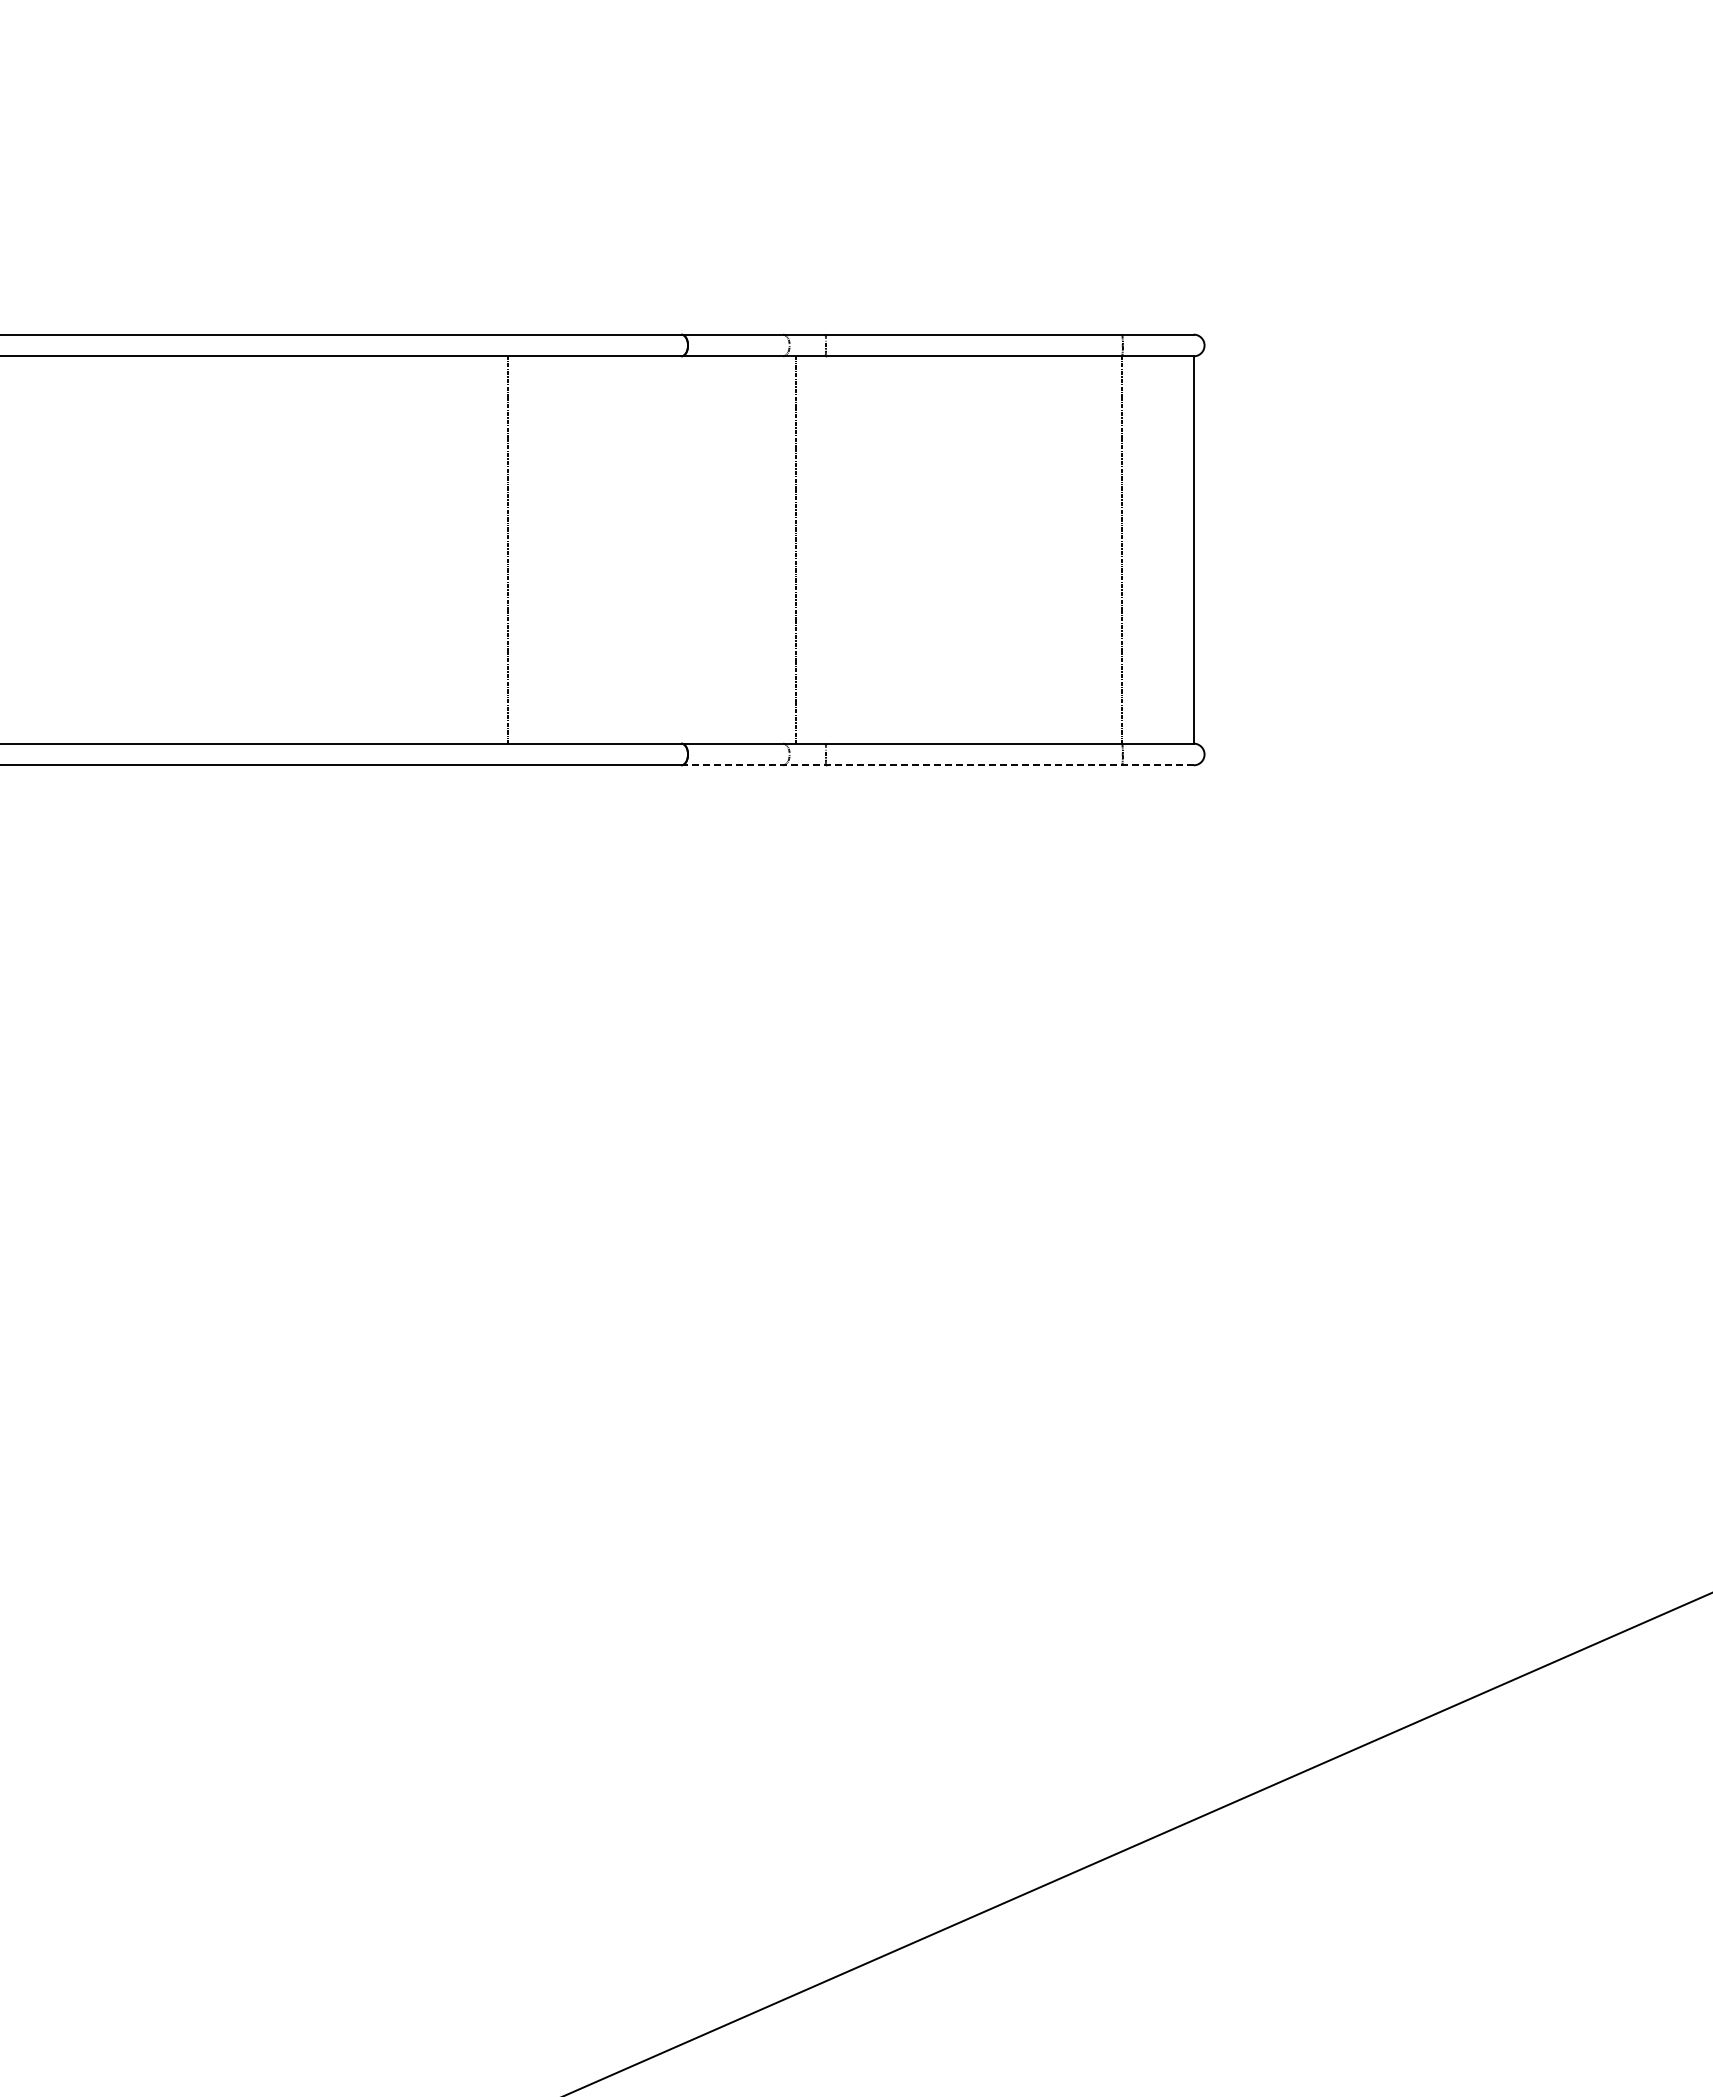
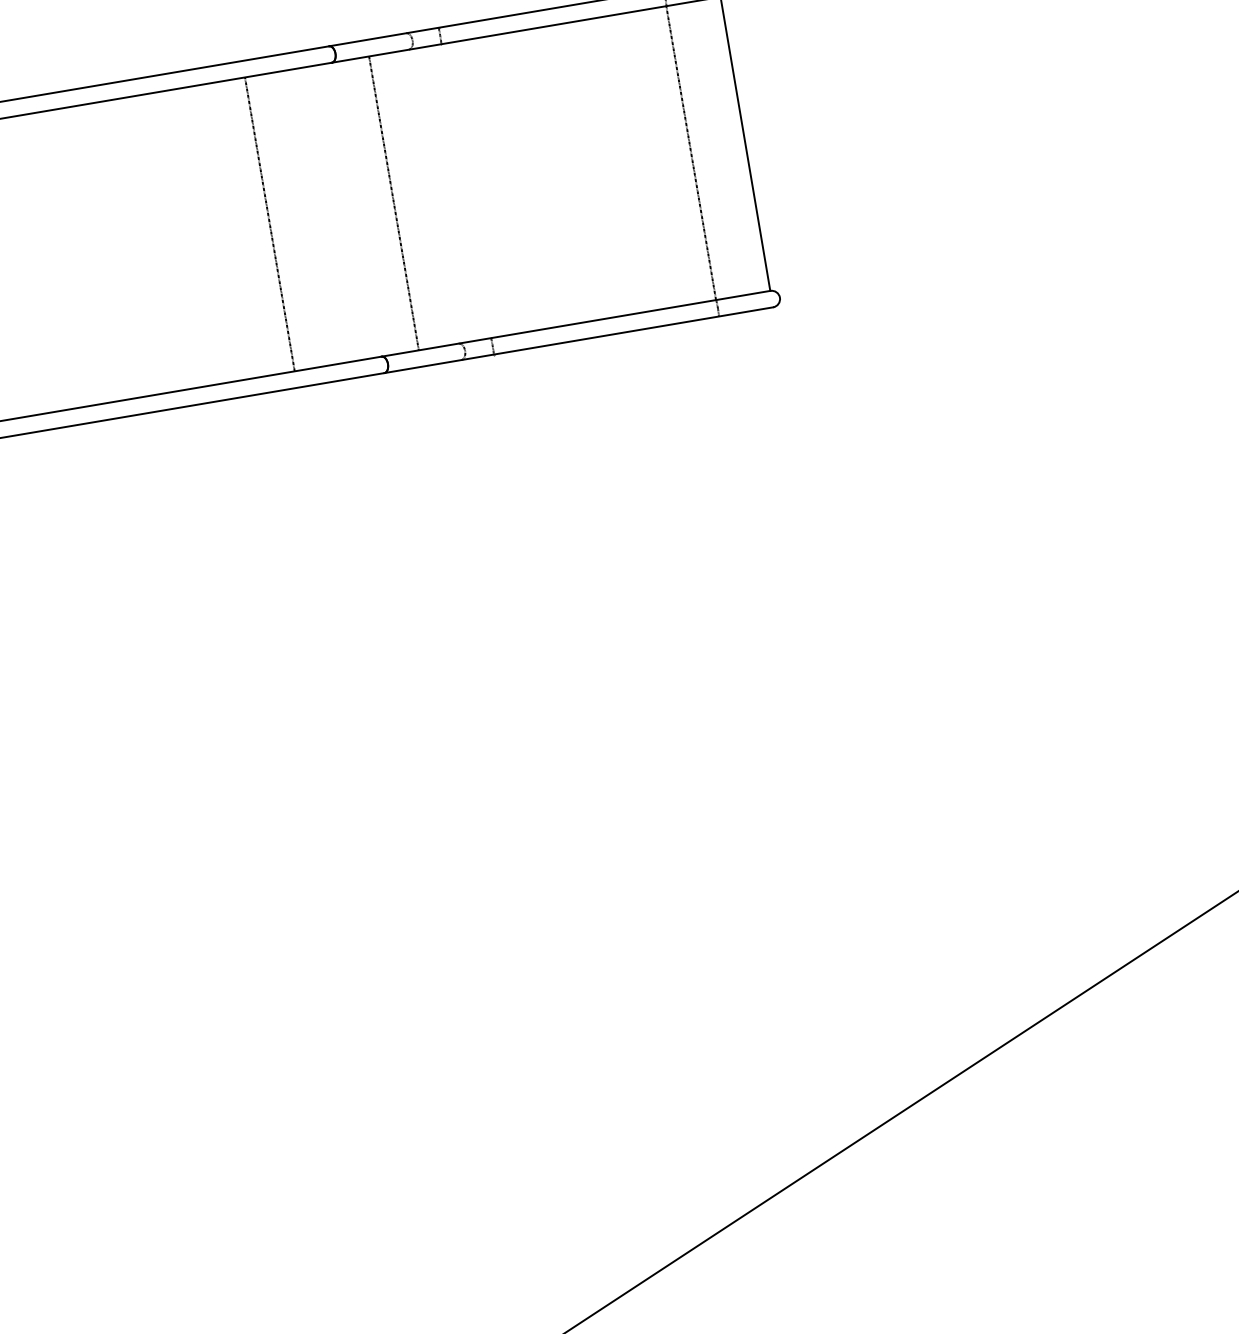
line: (507, 549) -> (269, 224), moved
line: (795, 549) -> (393, 203), moved
line: (938, 765) -> (579, 340), dashed -> solid

